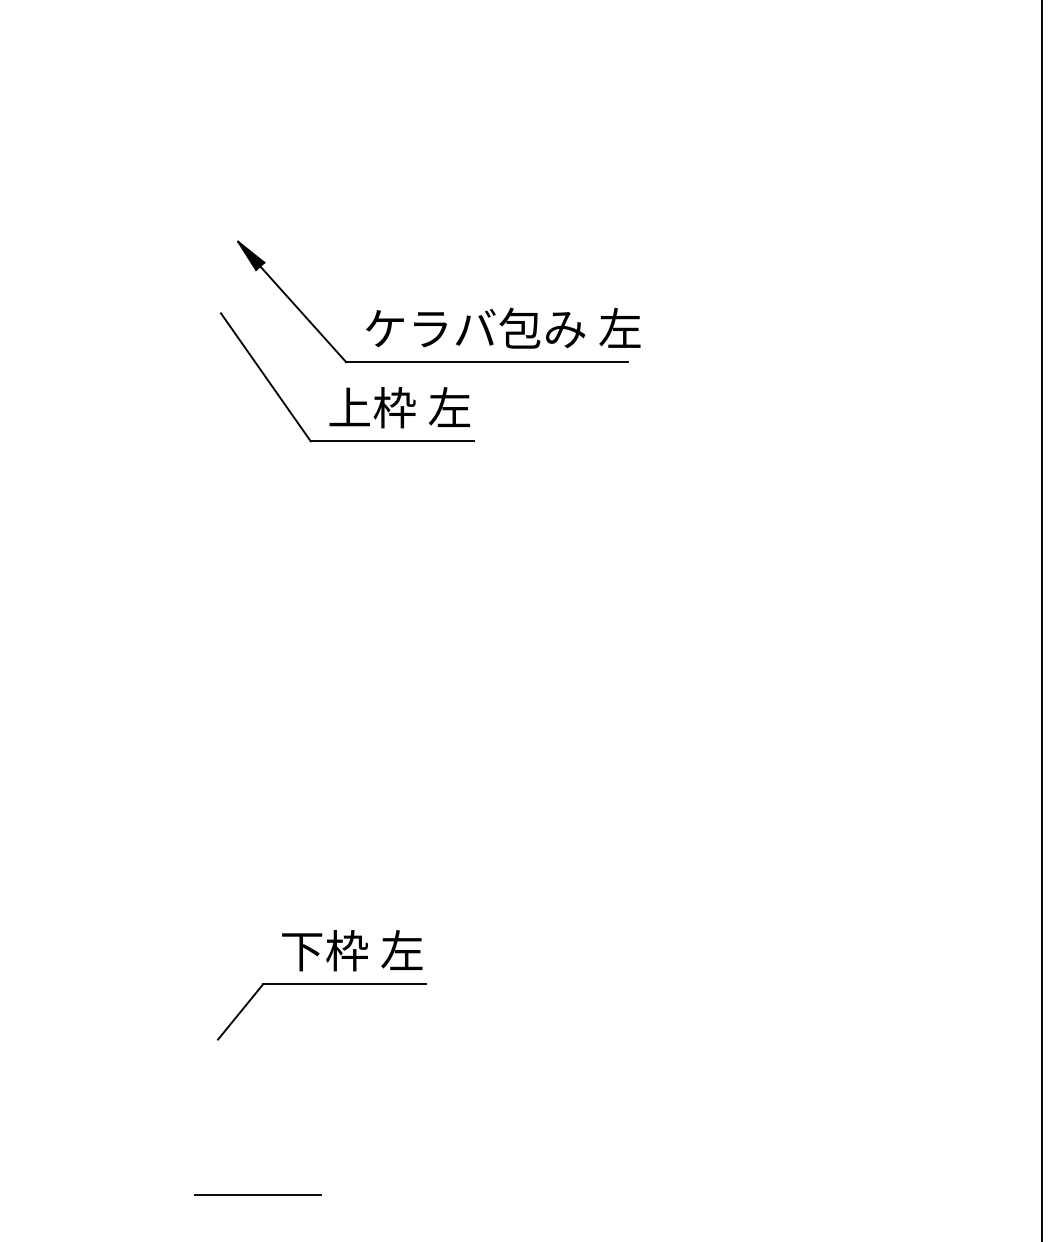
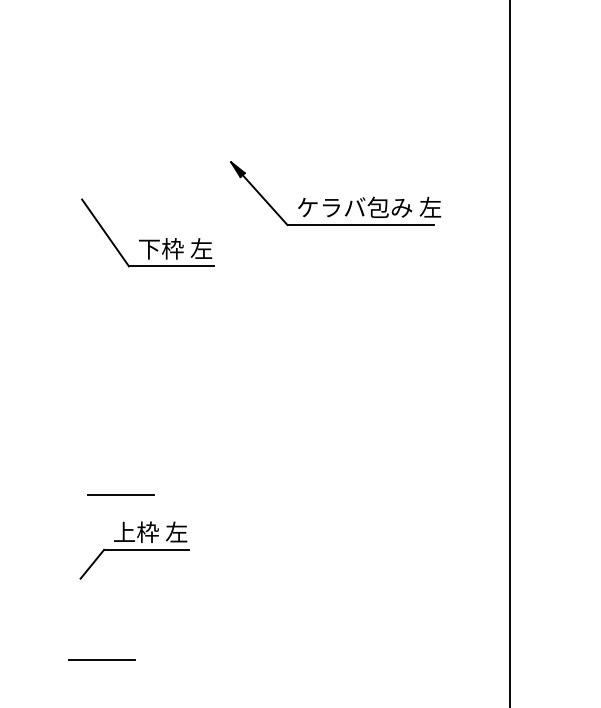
part: (438, 301) -> (335, 193), moved
text: (348, 407) -> (148, 248), 上枠 左 -> 下枠 左
line: (294, 878) -> (120, 494), added
text: (302, 949) -> (124, 531), 下枠 左 -> 上枠 左

